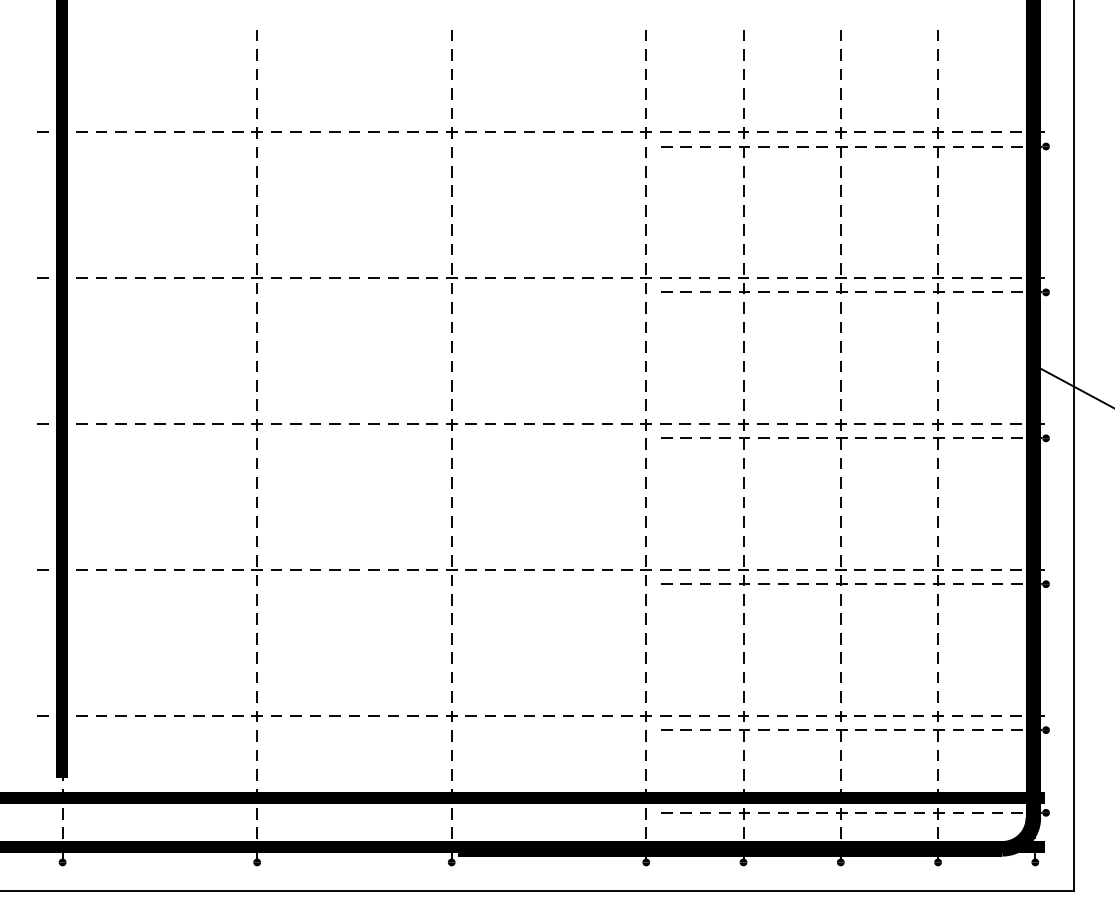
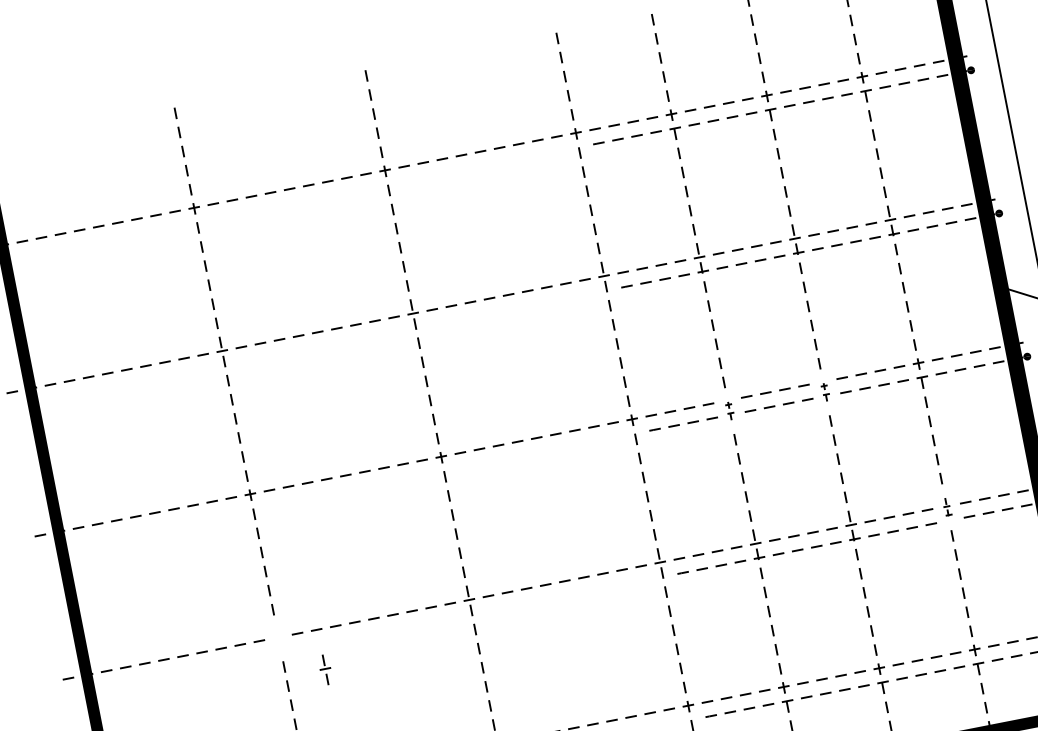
part: (743, 434) -> (729, 411), size x0.6
part: (841, 434) -> (825, 392), size x0.6
part: (256, 570) -> (324, 669), moved
part: (938, 570) -> (947, 507), size x0.6

